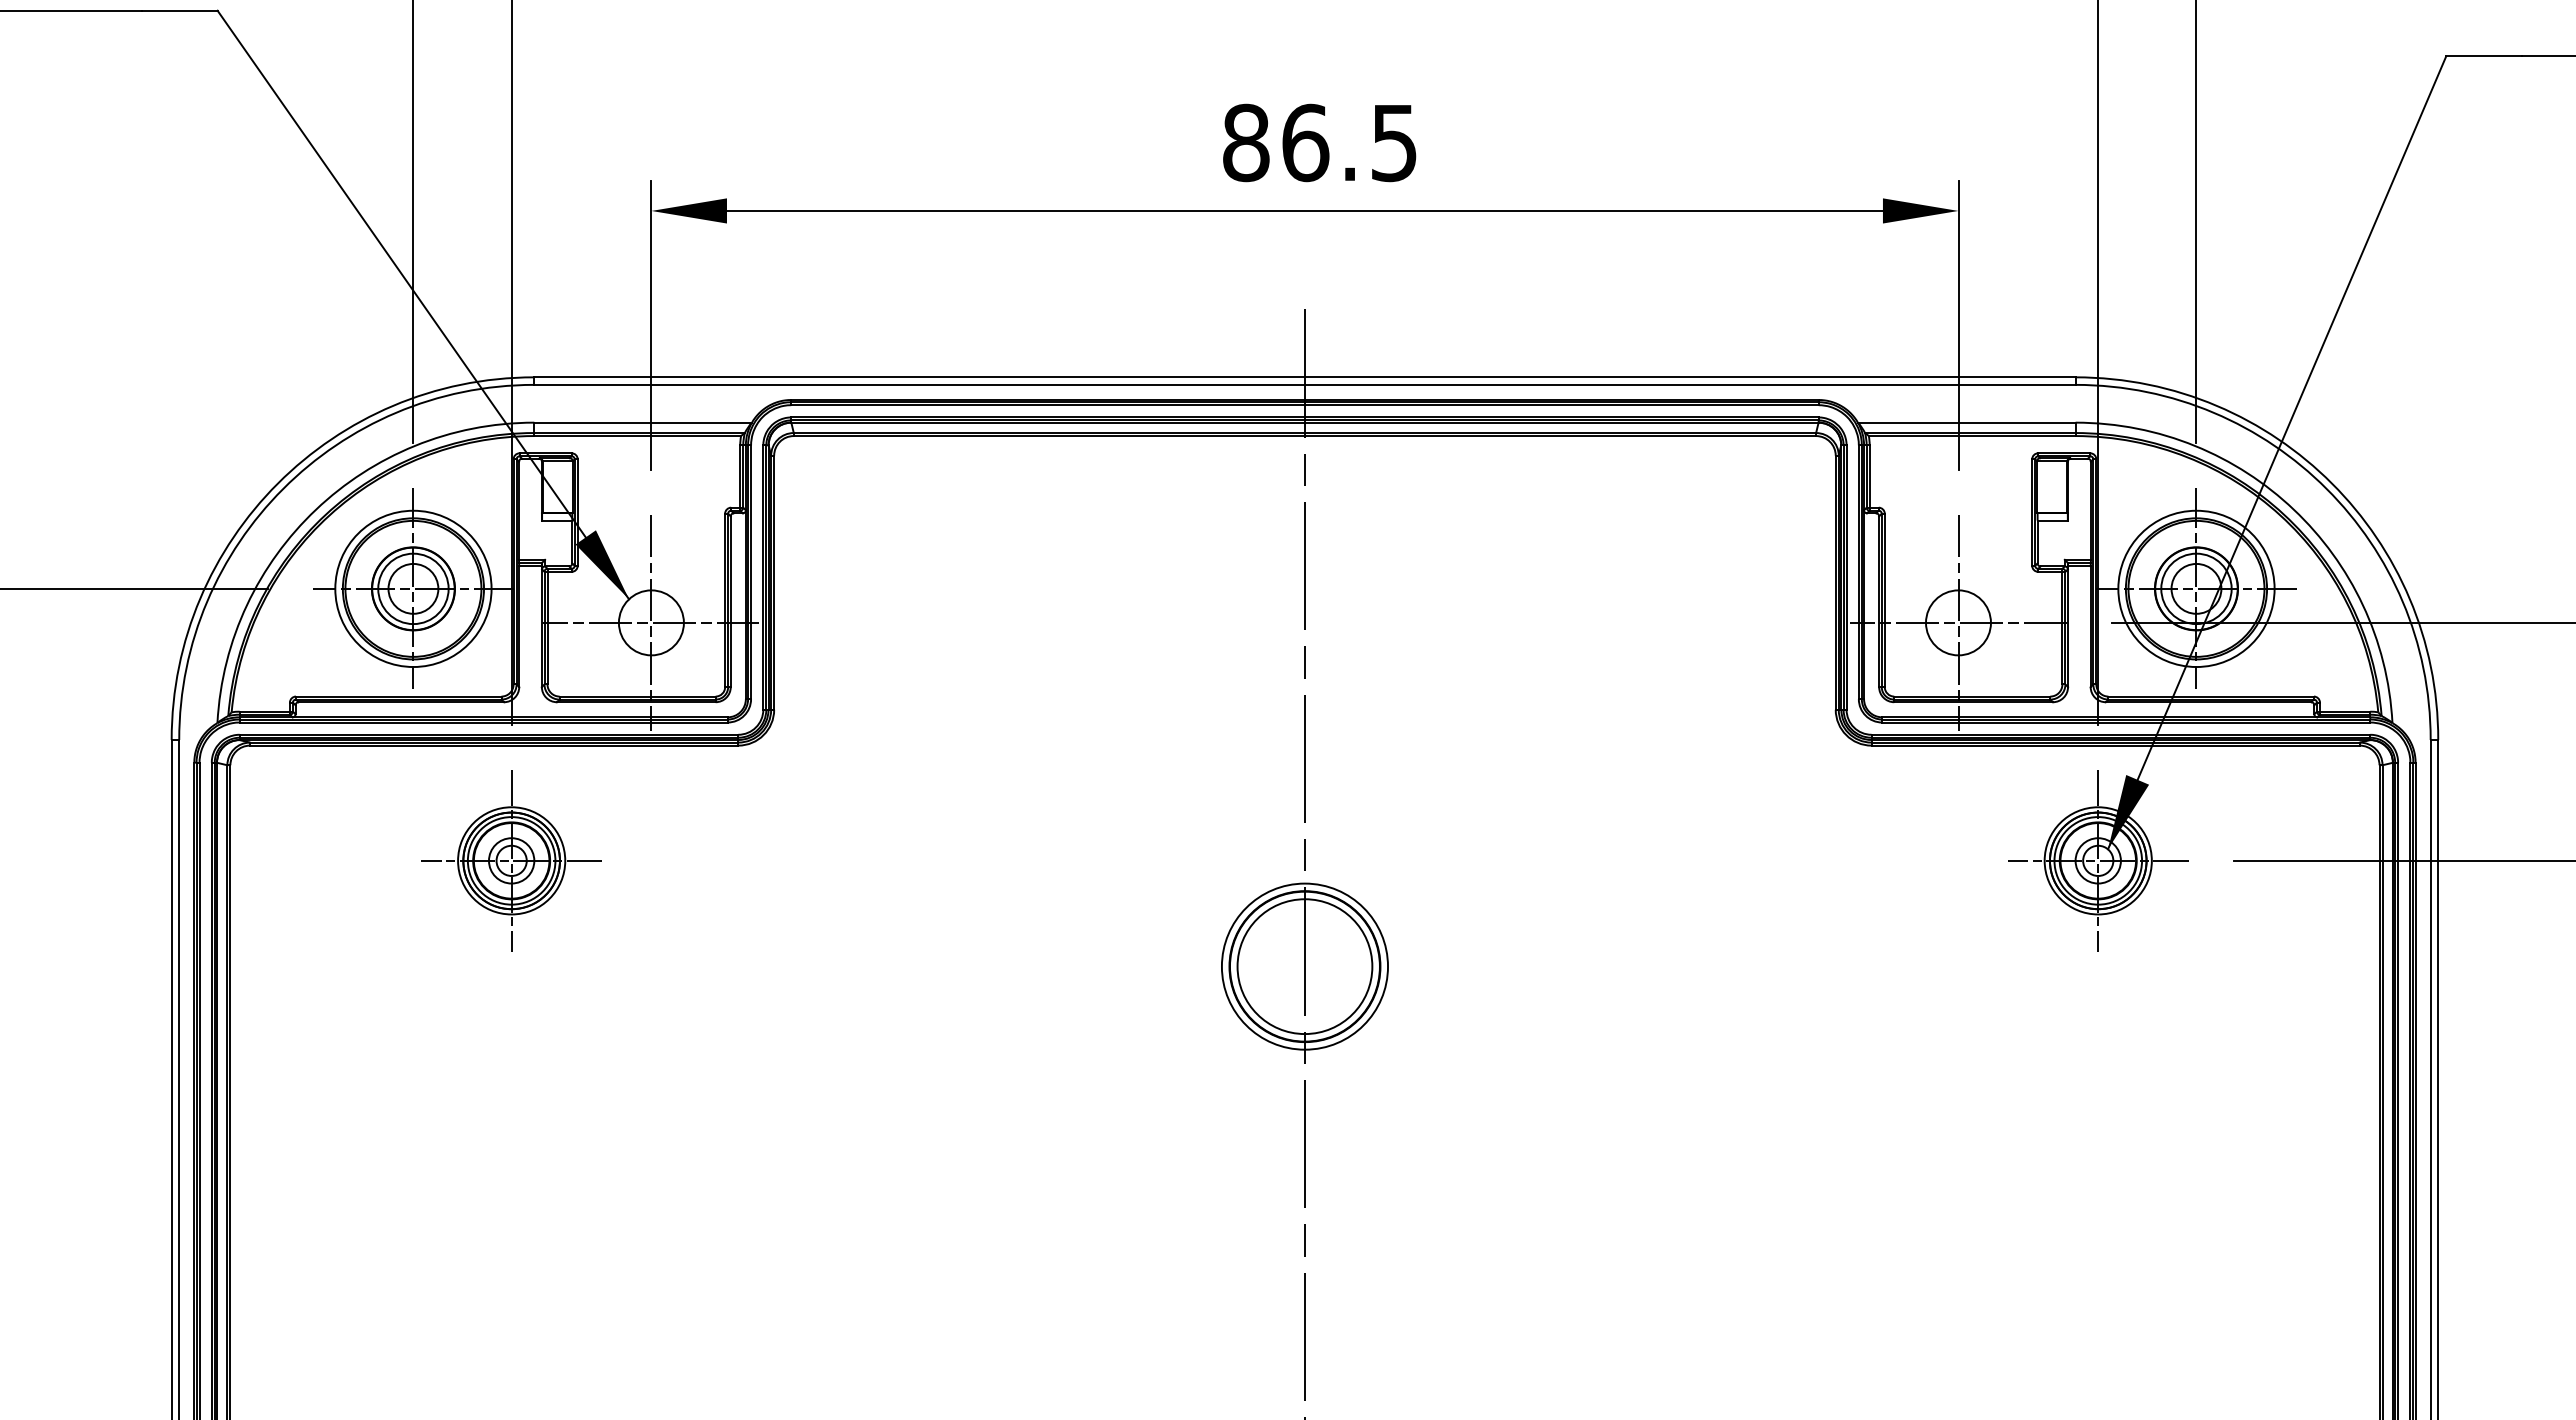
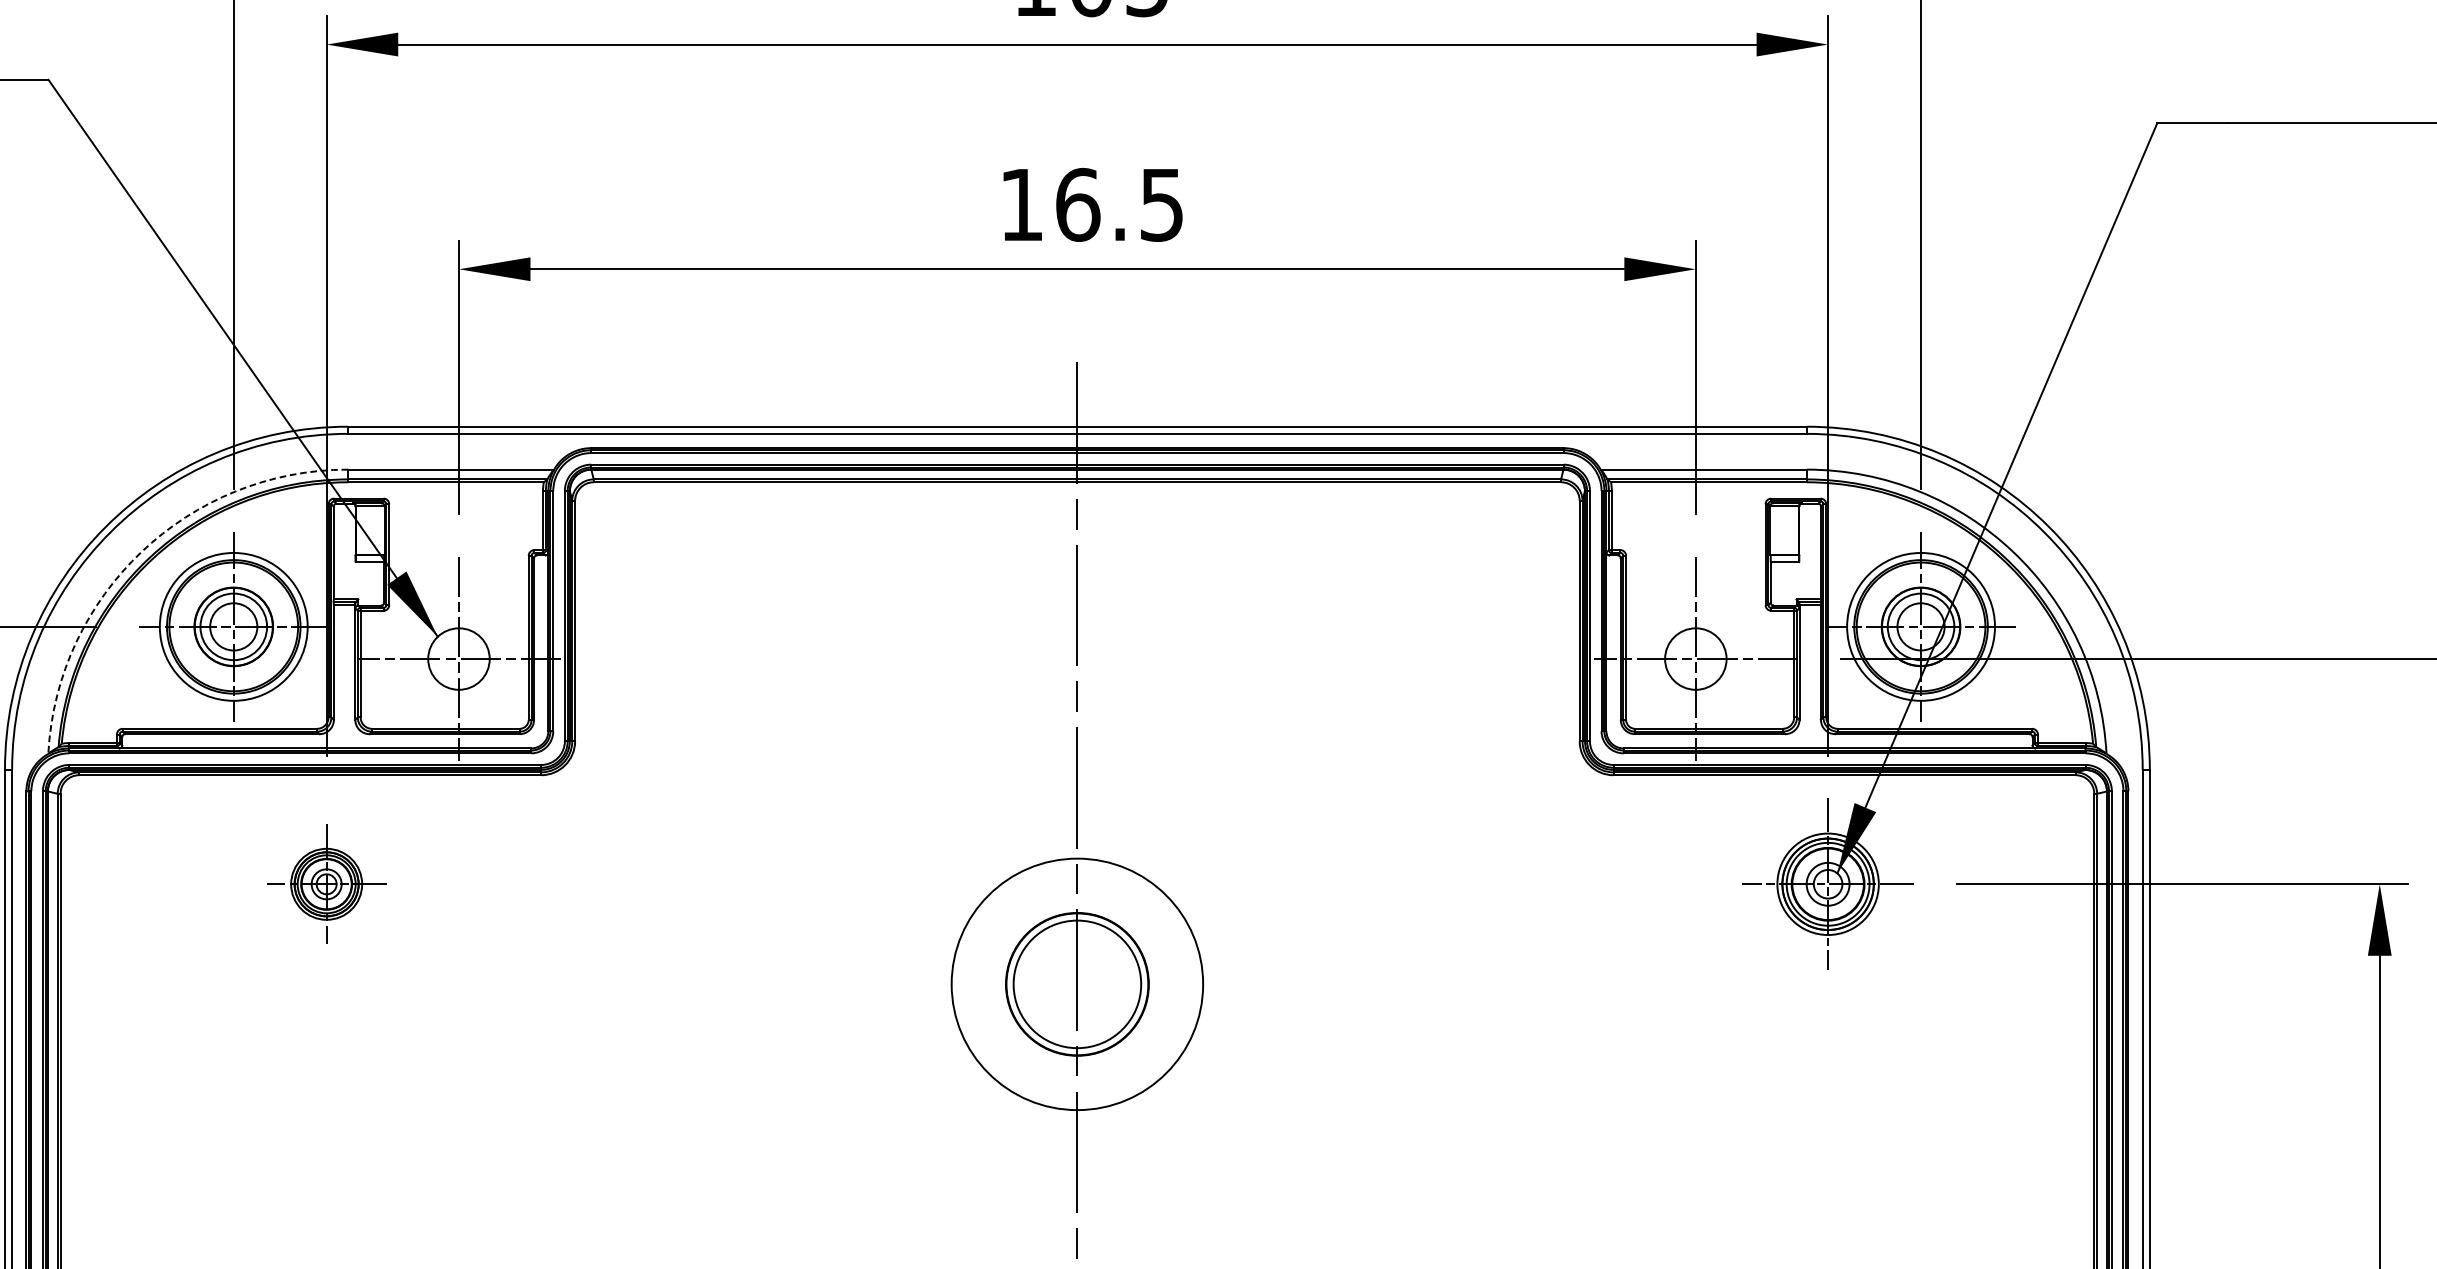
text: (1246, 142) -> (1022, 204), 86.5 -> 16.5
arc: (315, 509) -> (141, 551), solid -> dashed
part: (511, 860) -> (326, 883), size x0.7
circle: (1304, 966) -> (1076, 984), size x1.6

